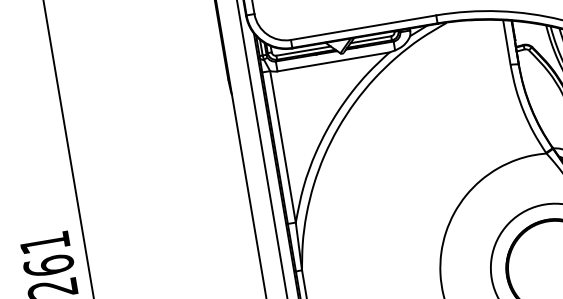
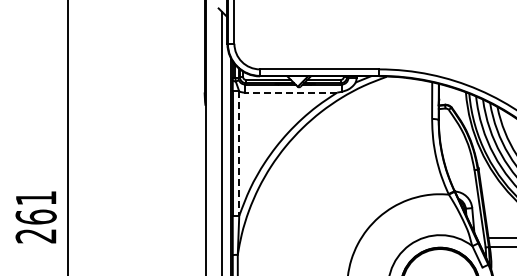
line: (332, 61) -> (290, 92), solid -> dashed
line: (283, 147) -> (239, 154), solid -> dashed

